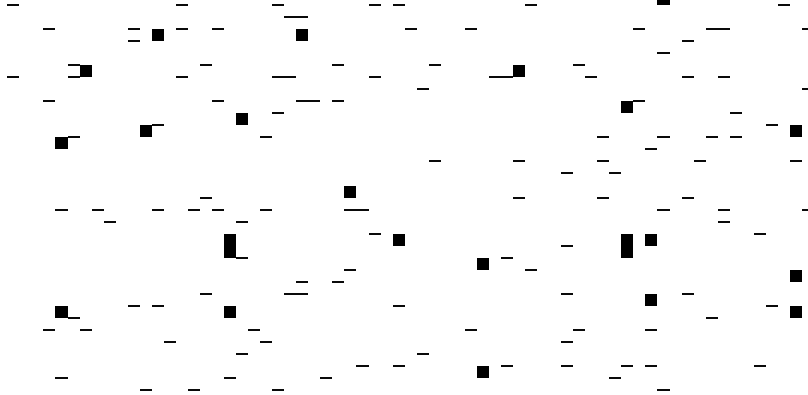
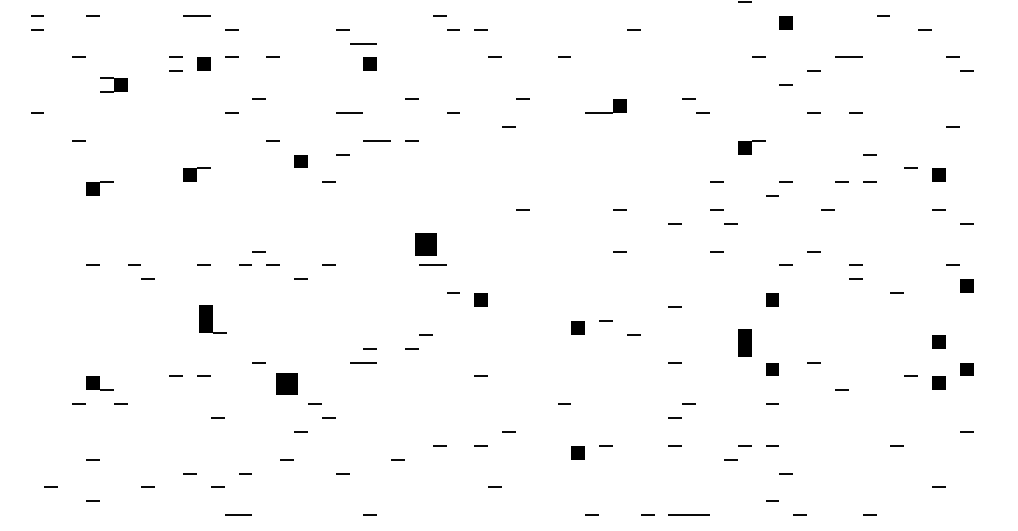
part: (79, 70) -> (113, 84), moved
part: (350, 191) -> (425, 244), size x1.6
part: (627, 245) -> (744, 342), moved
part: (235, 246) -> (212, 319), moved
part: (229, 311) -> (286, 382), size x1.6

